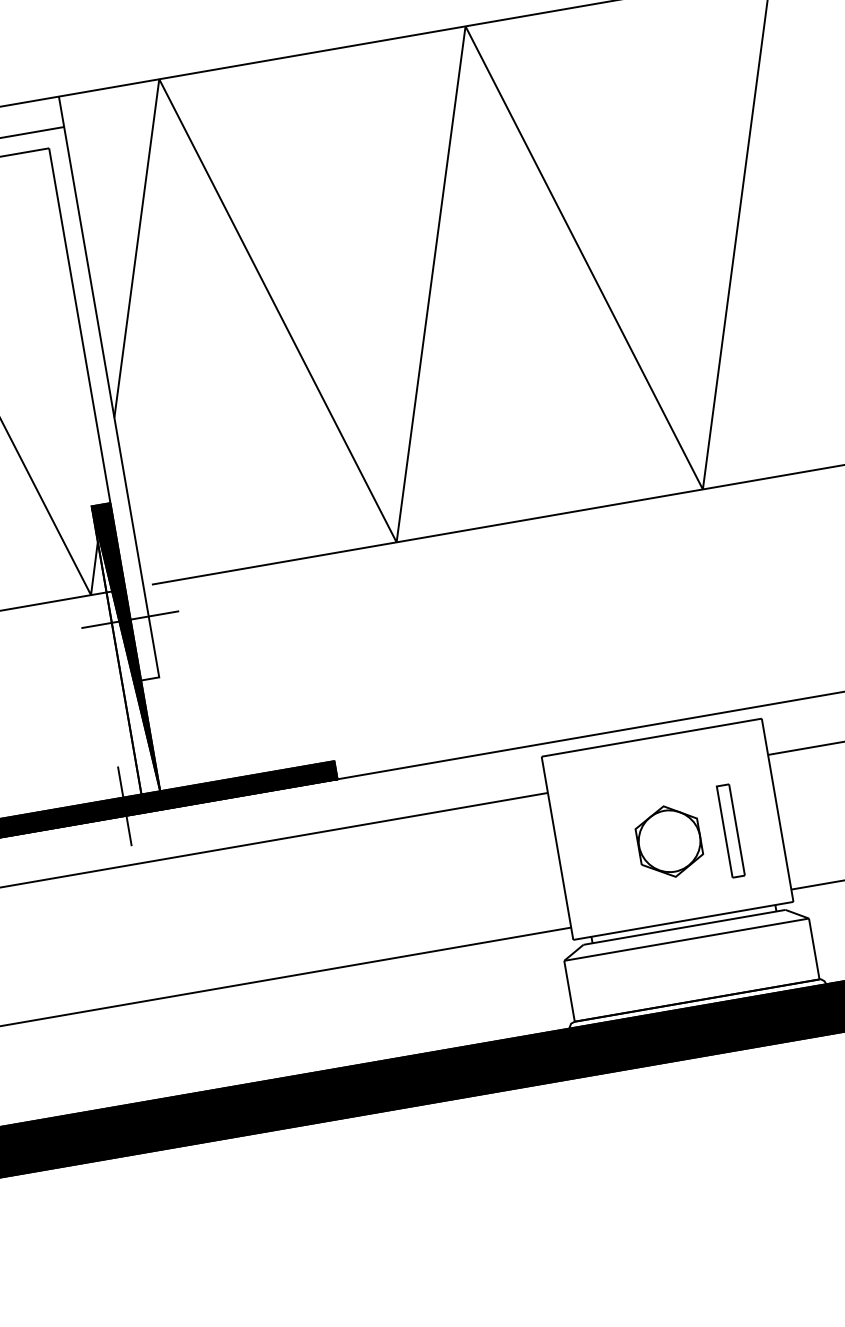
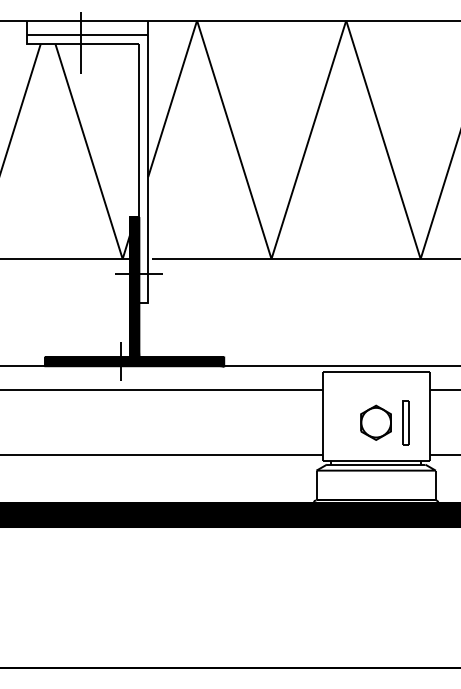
fill: (125, 649) -> (134, 287), added

